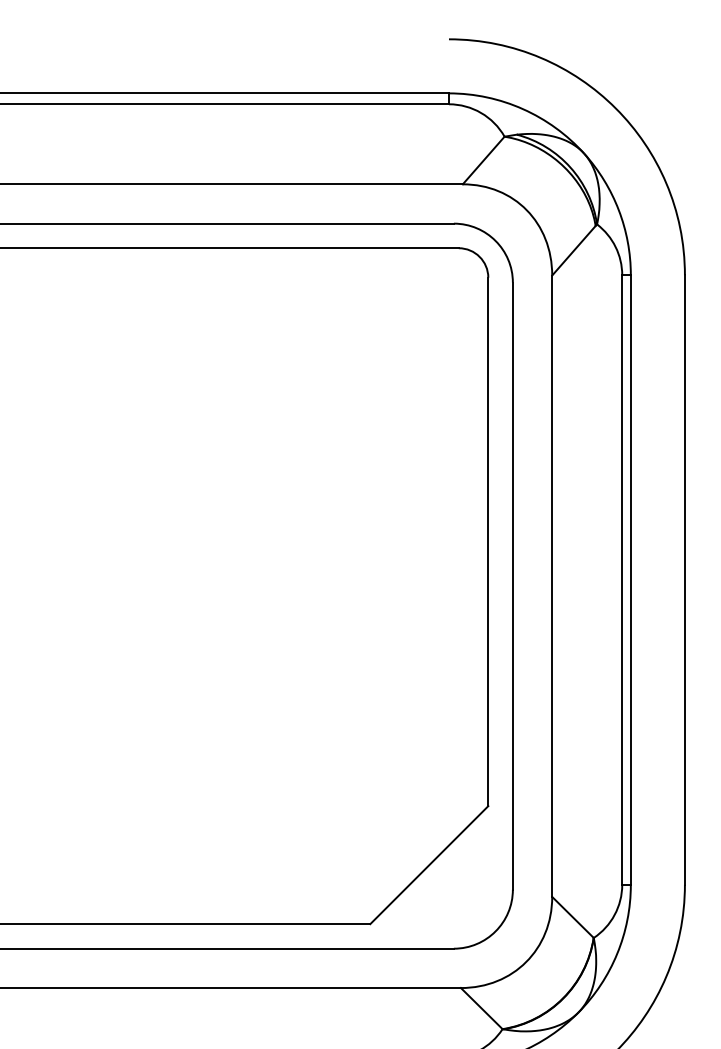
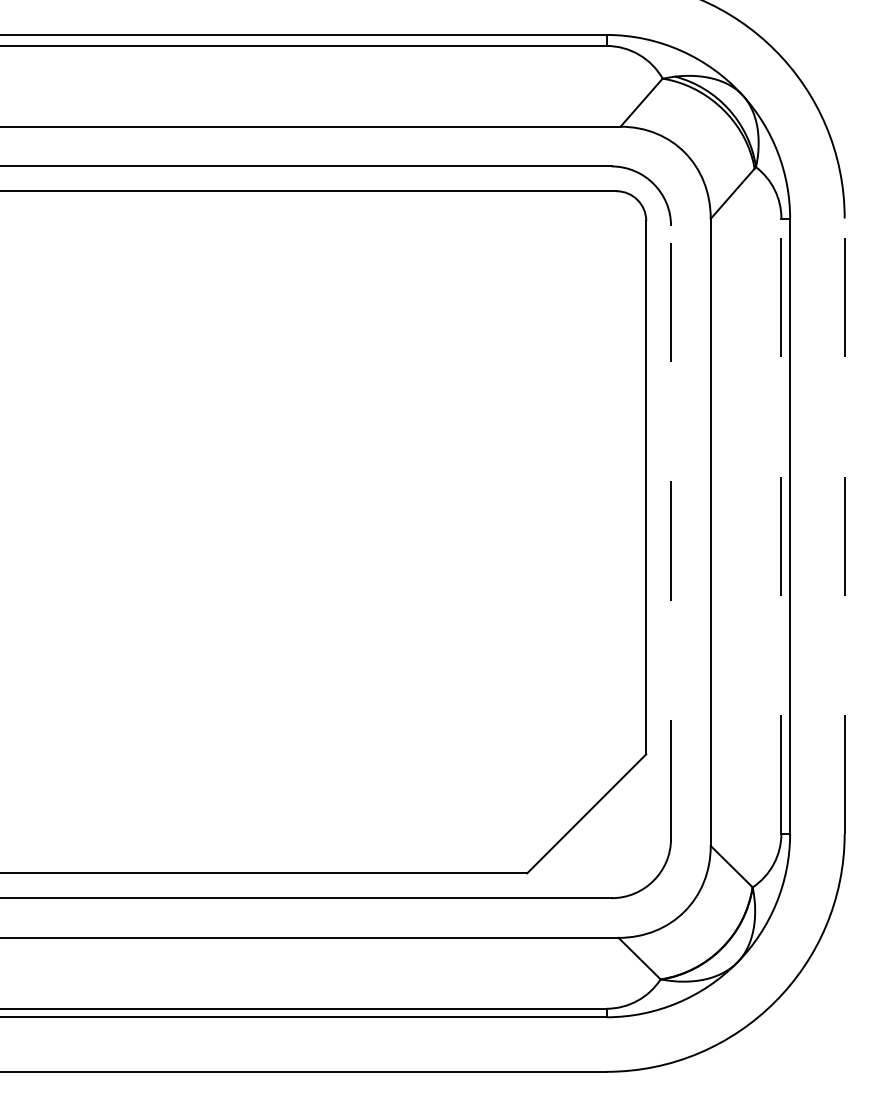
line: (622, 580) -> (781, 526), solid -> dashed
line: (684, 580) -> (844, 526), solid -> dashed
line: (513, 585) -> (671, 531), solid -> dashed

